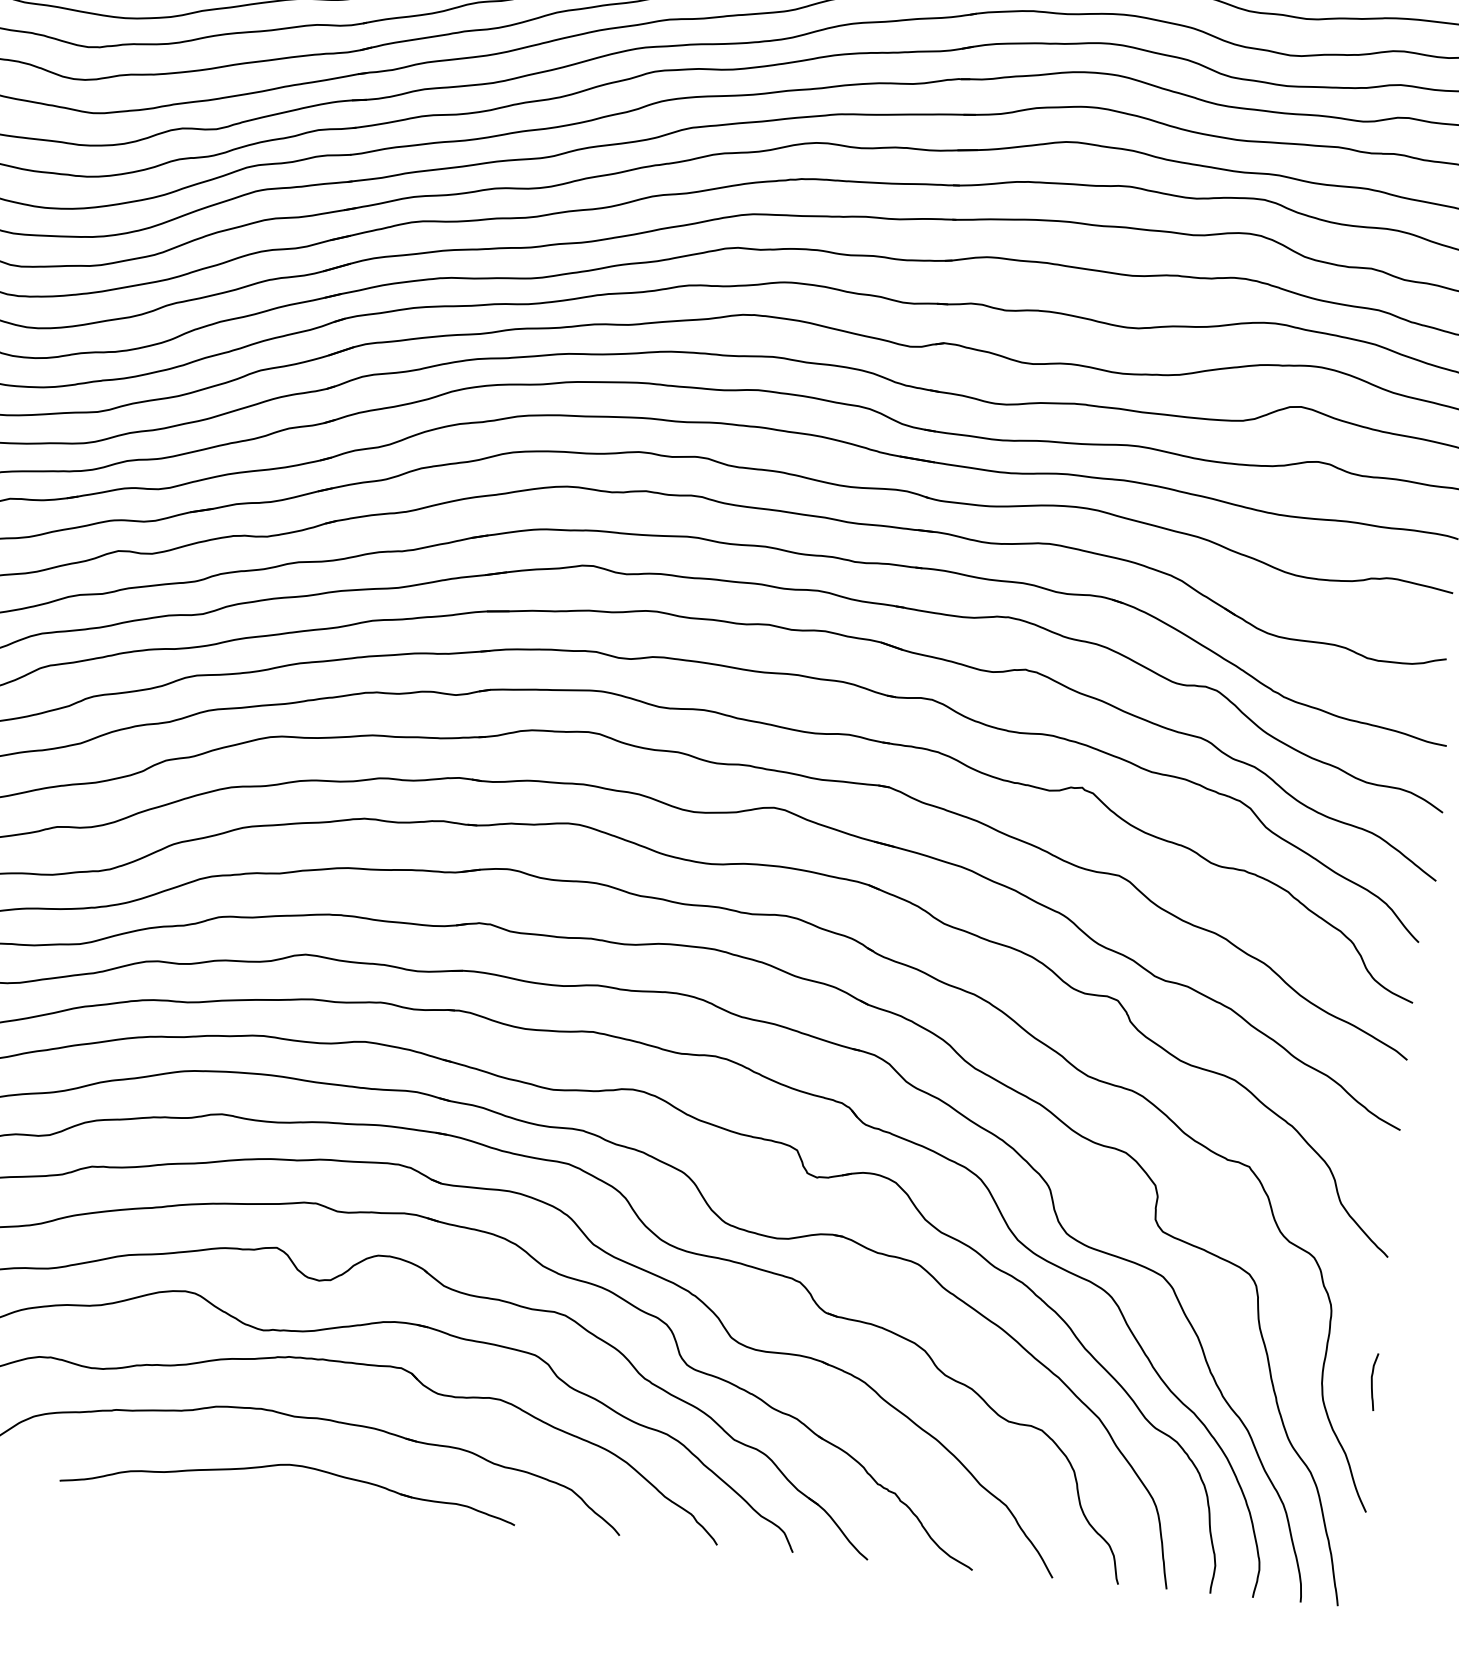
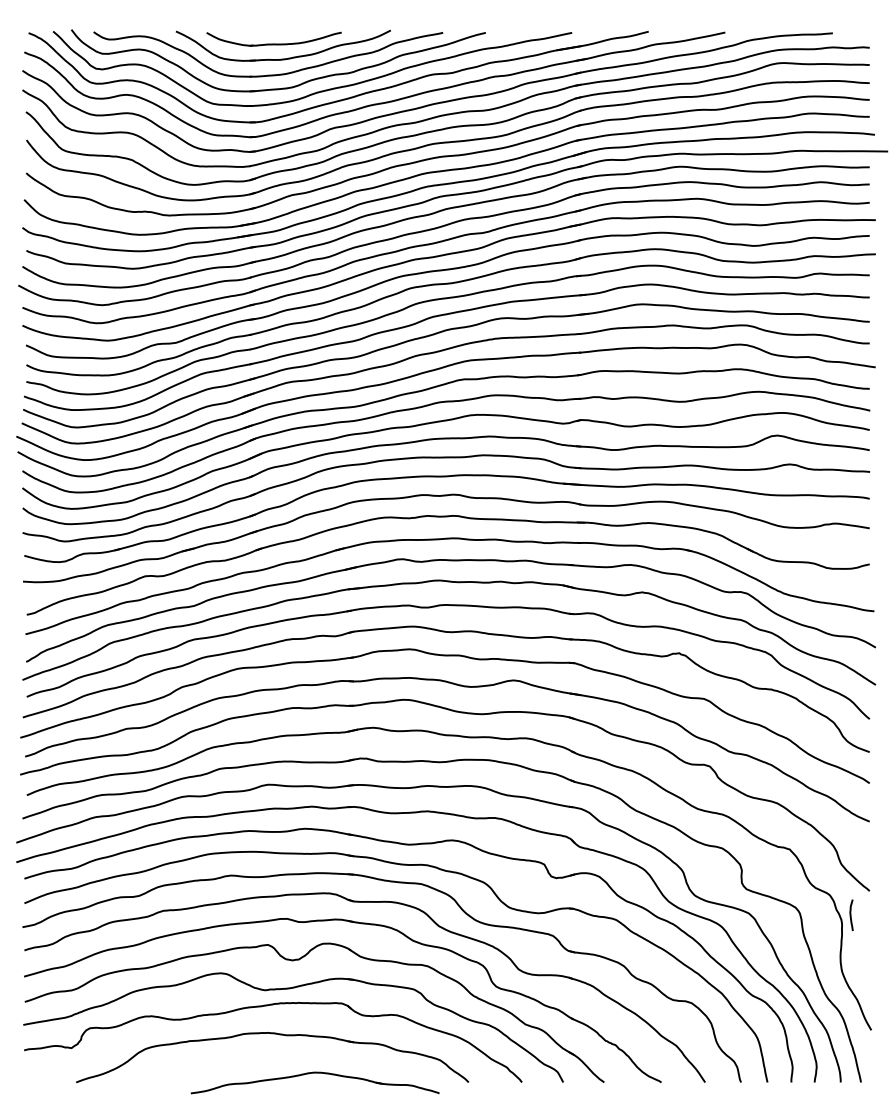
curve: (1373, 1382) -> (851, 915), moved
part: (289, 1466) -> (314, 1073), moved

